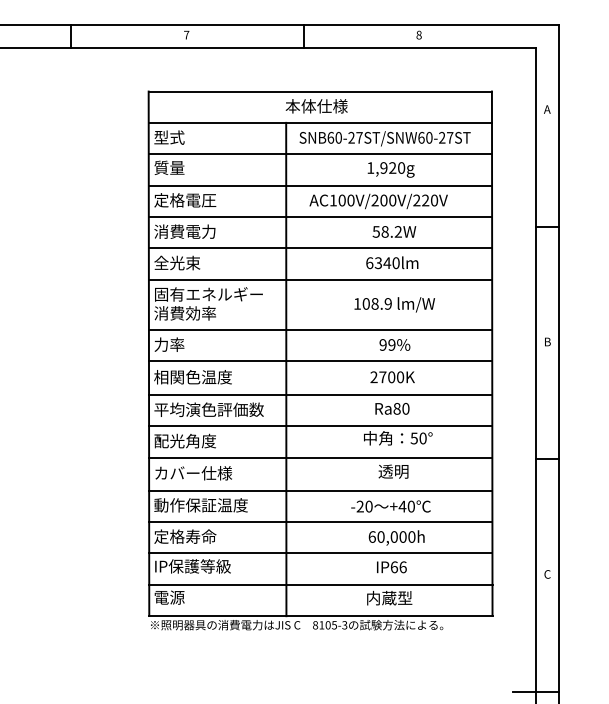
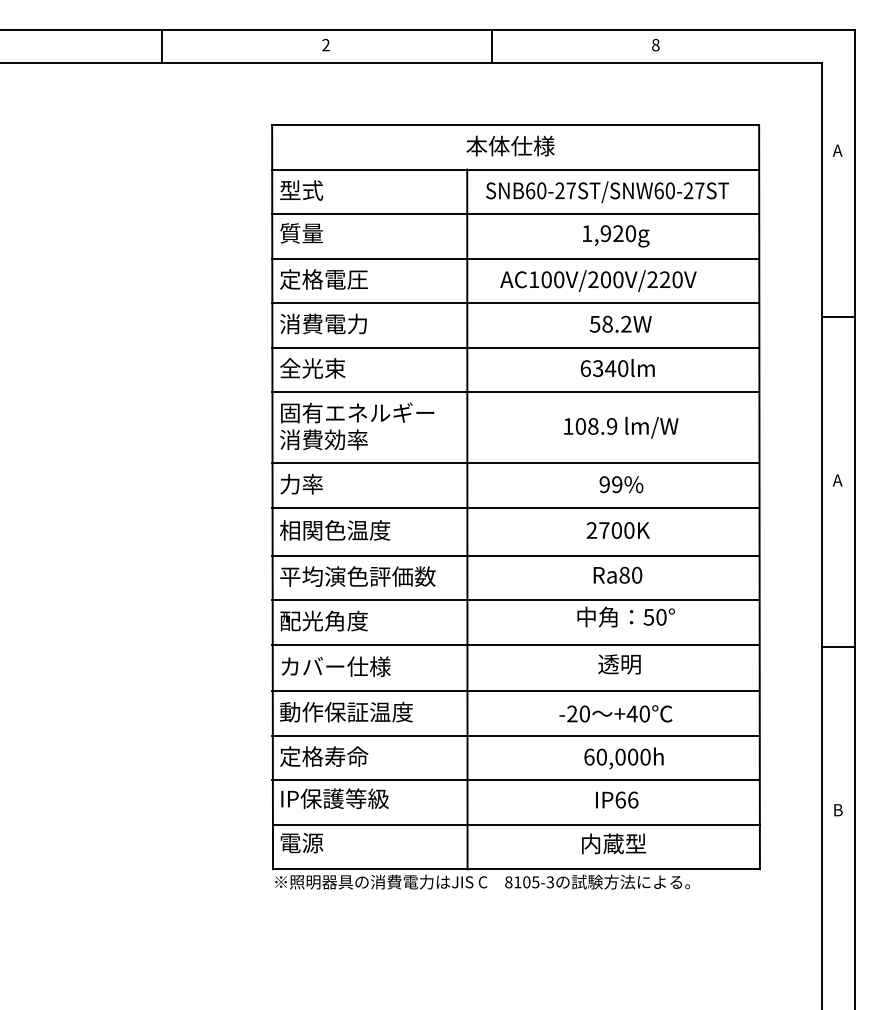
text: (186, 34) -> (325, 44), 7 -> 2
text: (547, 342) -> (837, 480), B -> A
text: (547, 574) -> (837, 810), C -> B
line: (535, 691) -> (821, 976), removed

